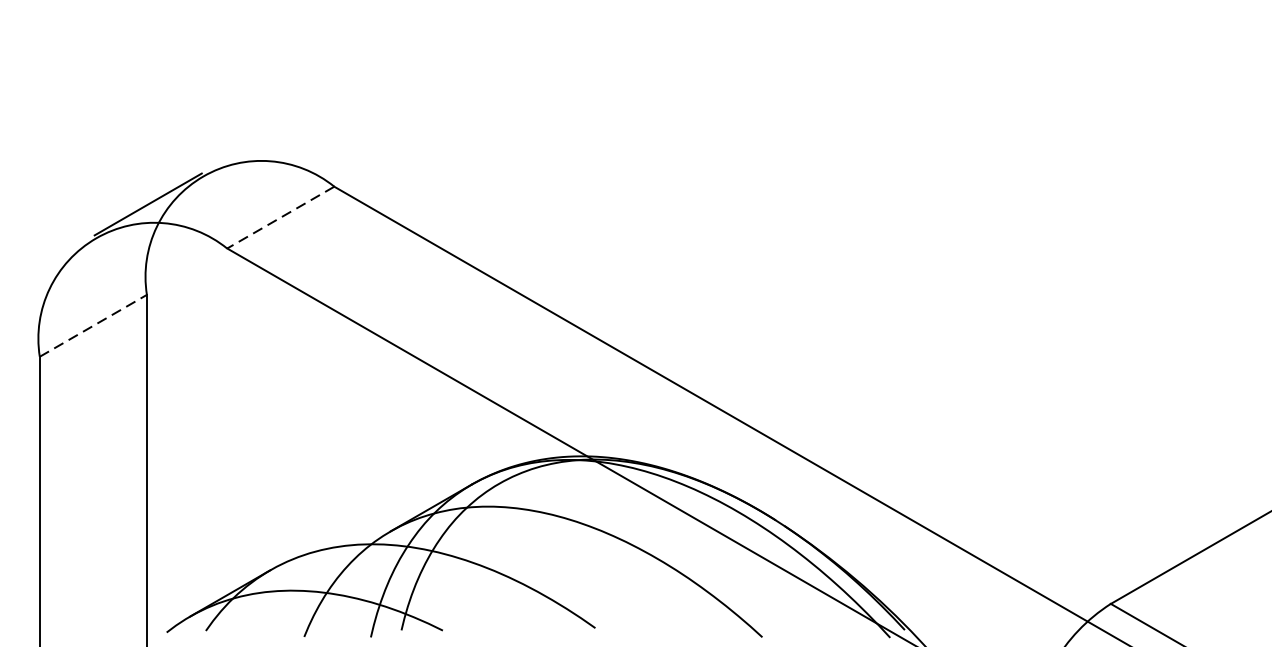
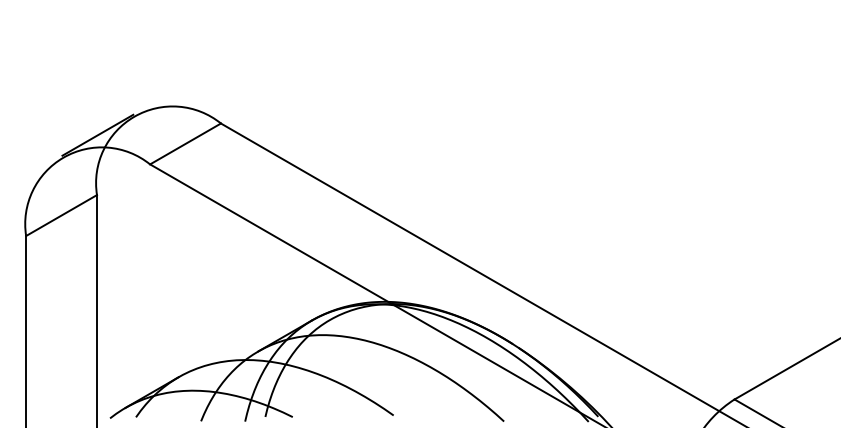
line: (280, 216) -> (185, 143), dashed -> solid
line: (93, 325) -> (61, 215), dashed -> solid

